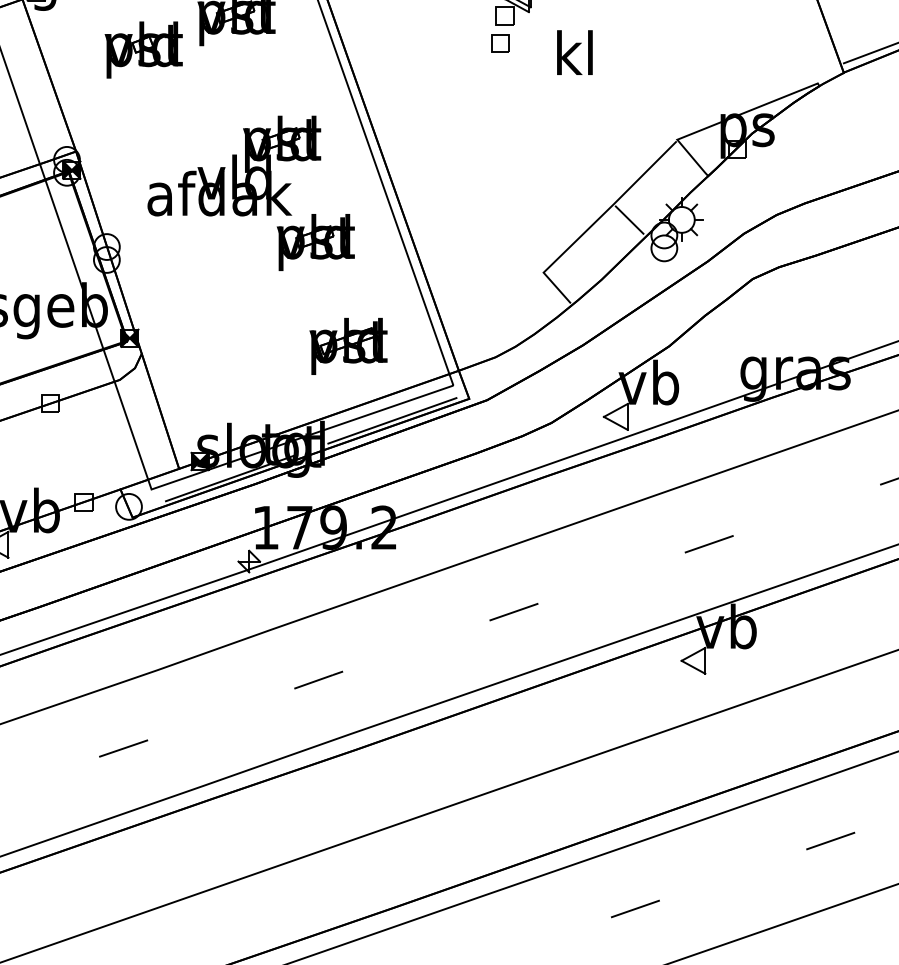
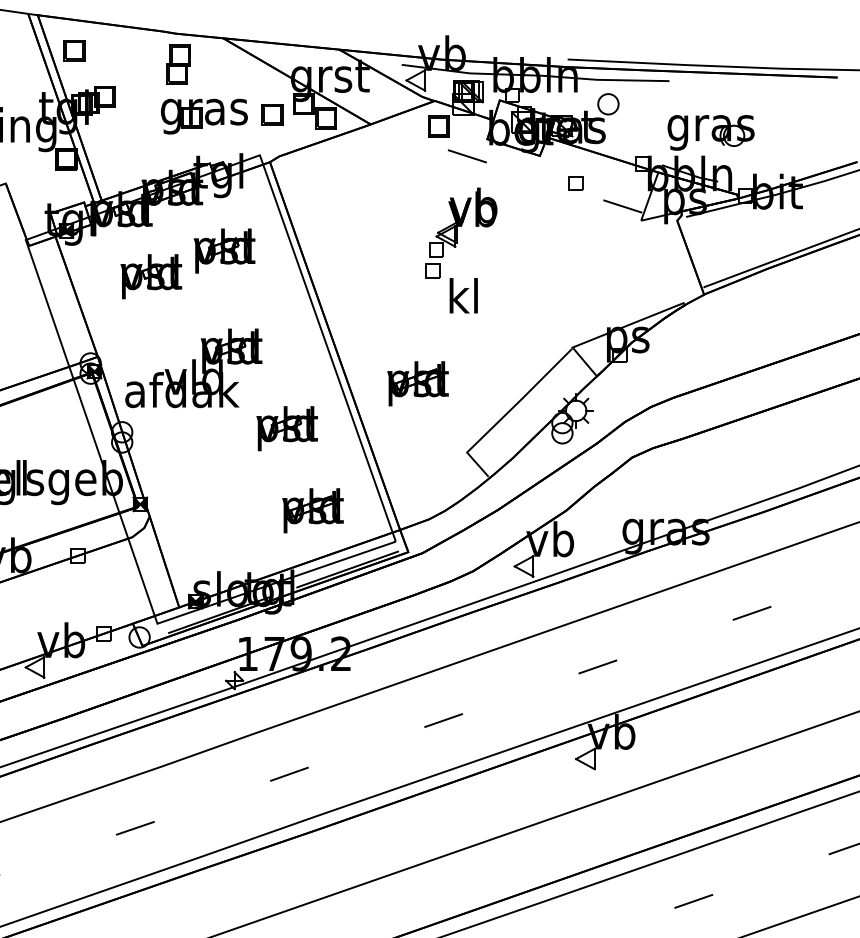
text: (574, 52) -> (463, 295), moved
part: (233, 166) -> (193, 368), moved
part: (480, 185) -> (417, 383), added
line: (629, 219) -> (534, 410), removed

